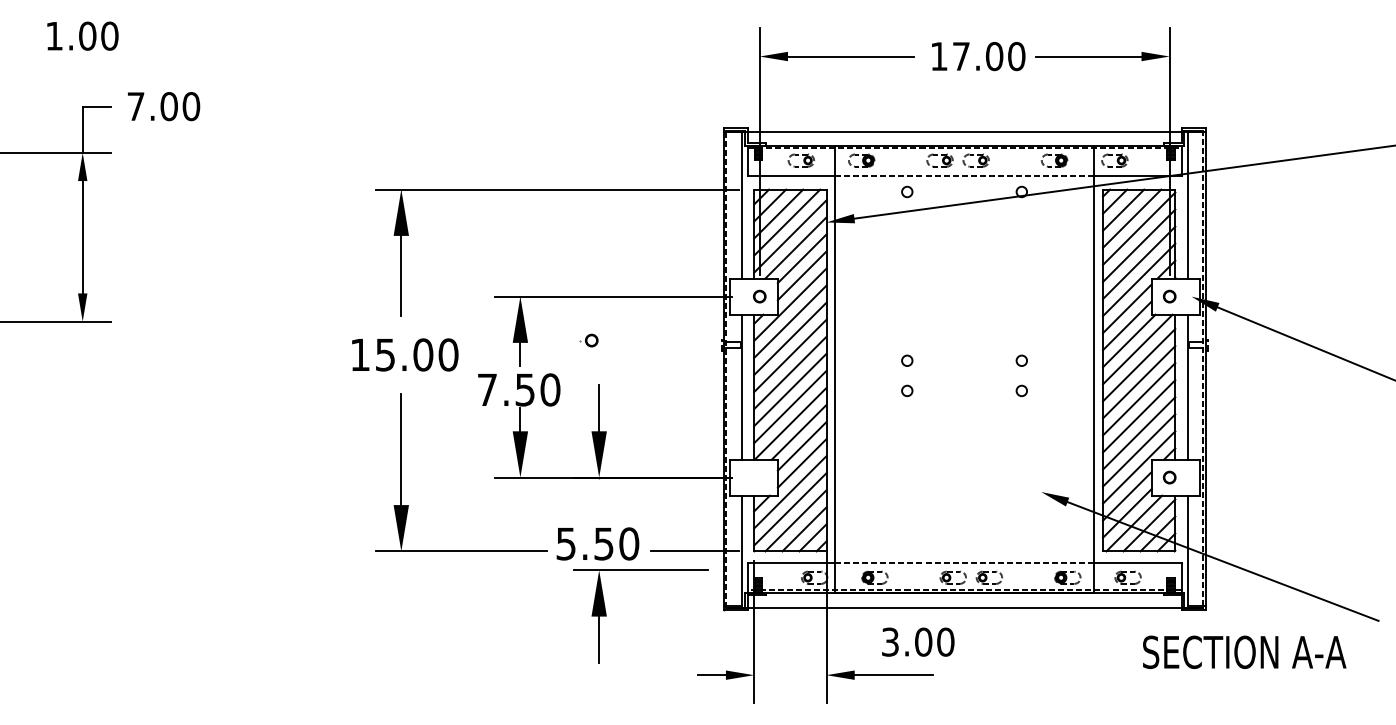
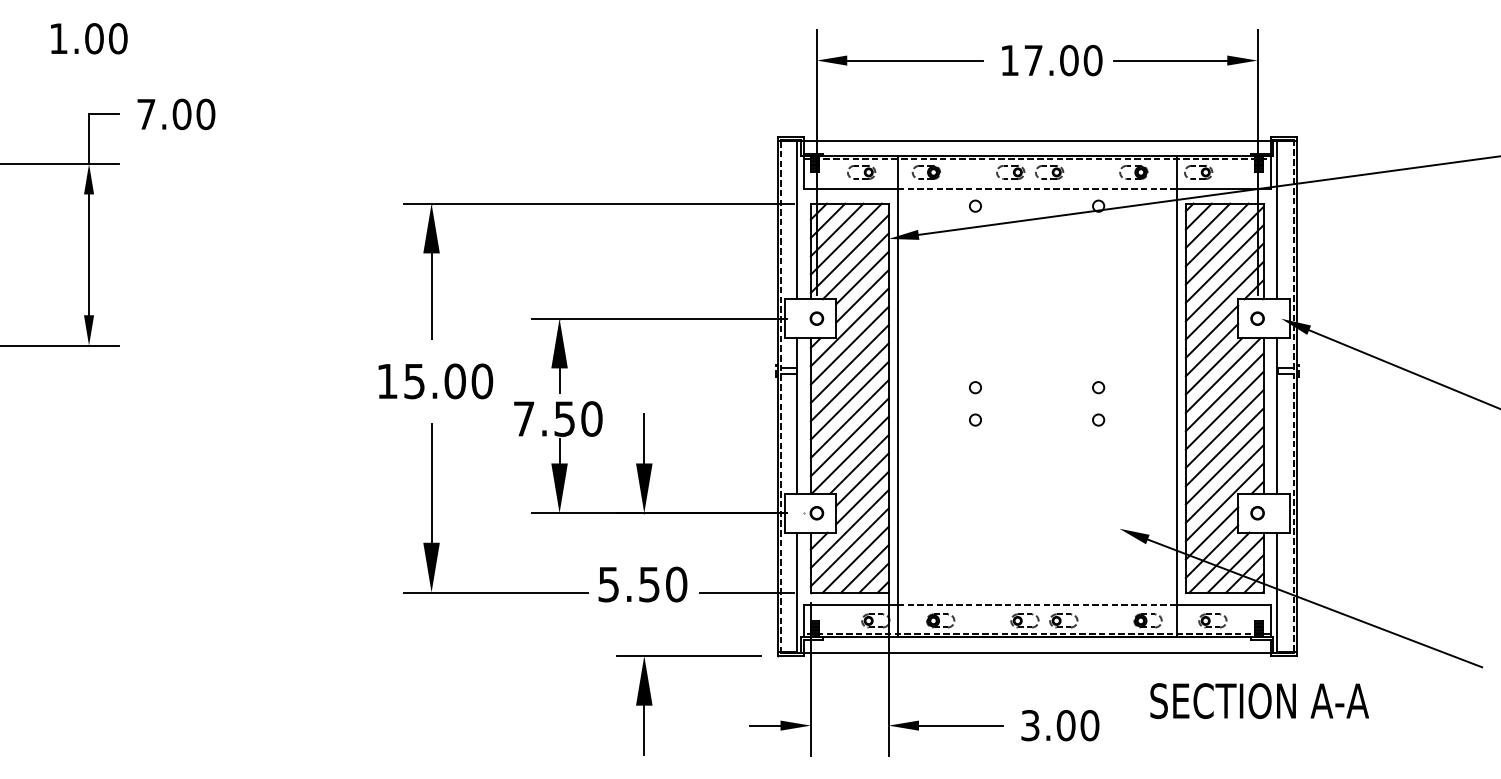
part: (588, 340) -> (813, 513), moved
part: (606, 616) -> (652, 705), moved
text: (918, 641) -> (1060, 724), moved
text: (1244, 651) -> (1259, 700), moved

